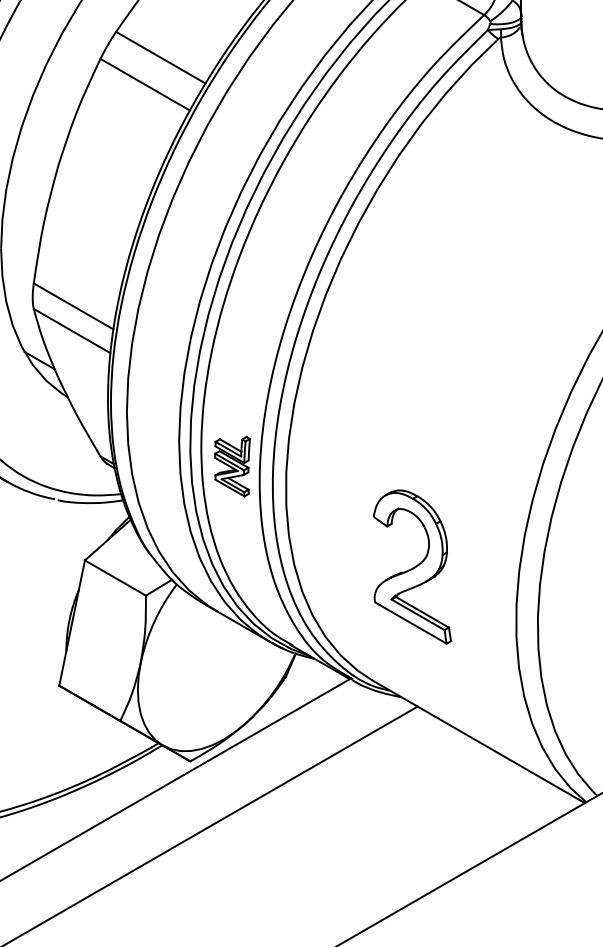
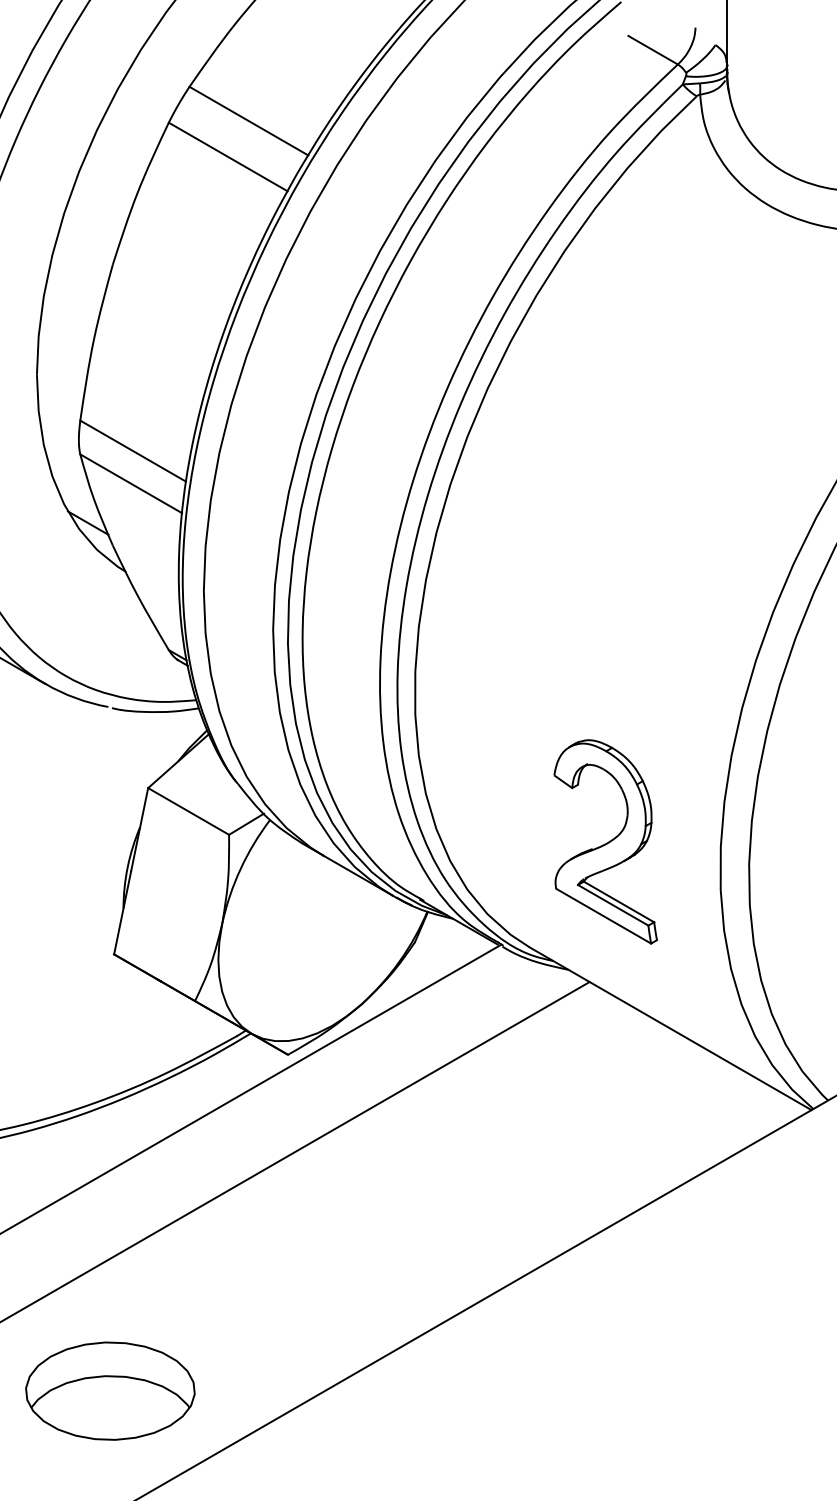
part: (232, 466) -> (344, 663), removed
part: (412, 566) -> (605, 841), moved

